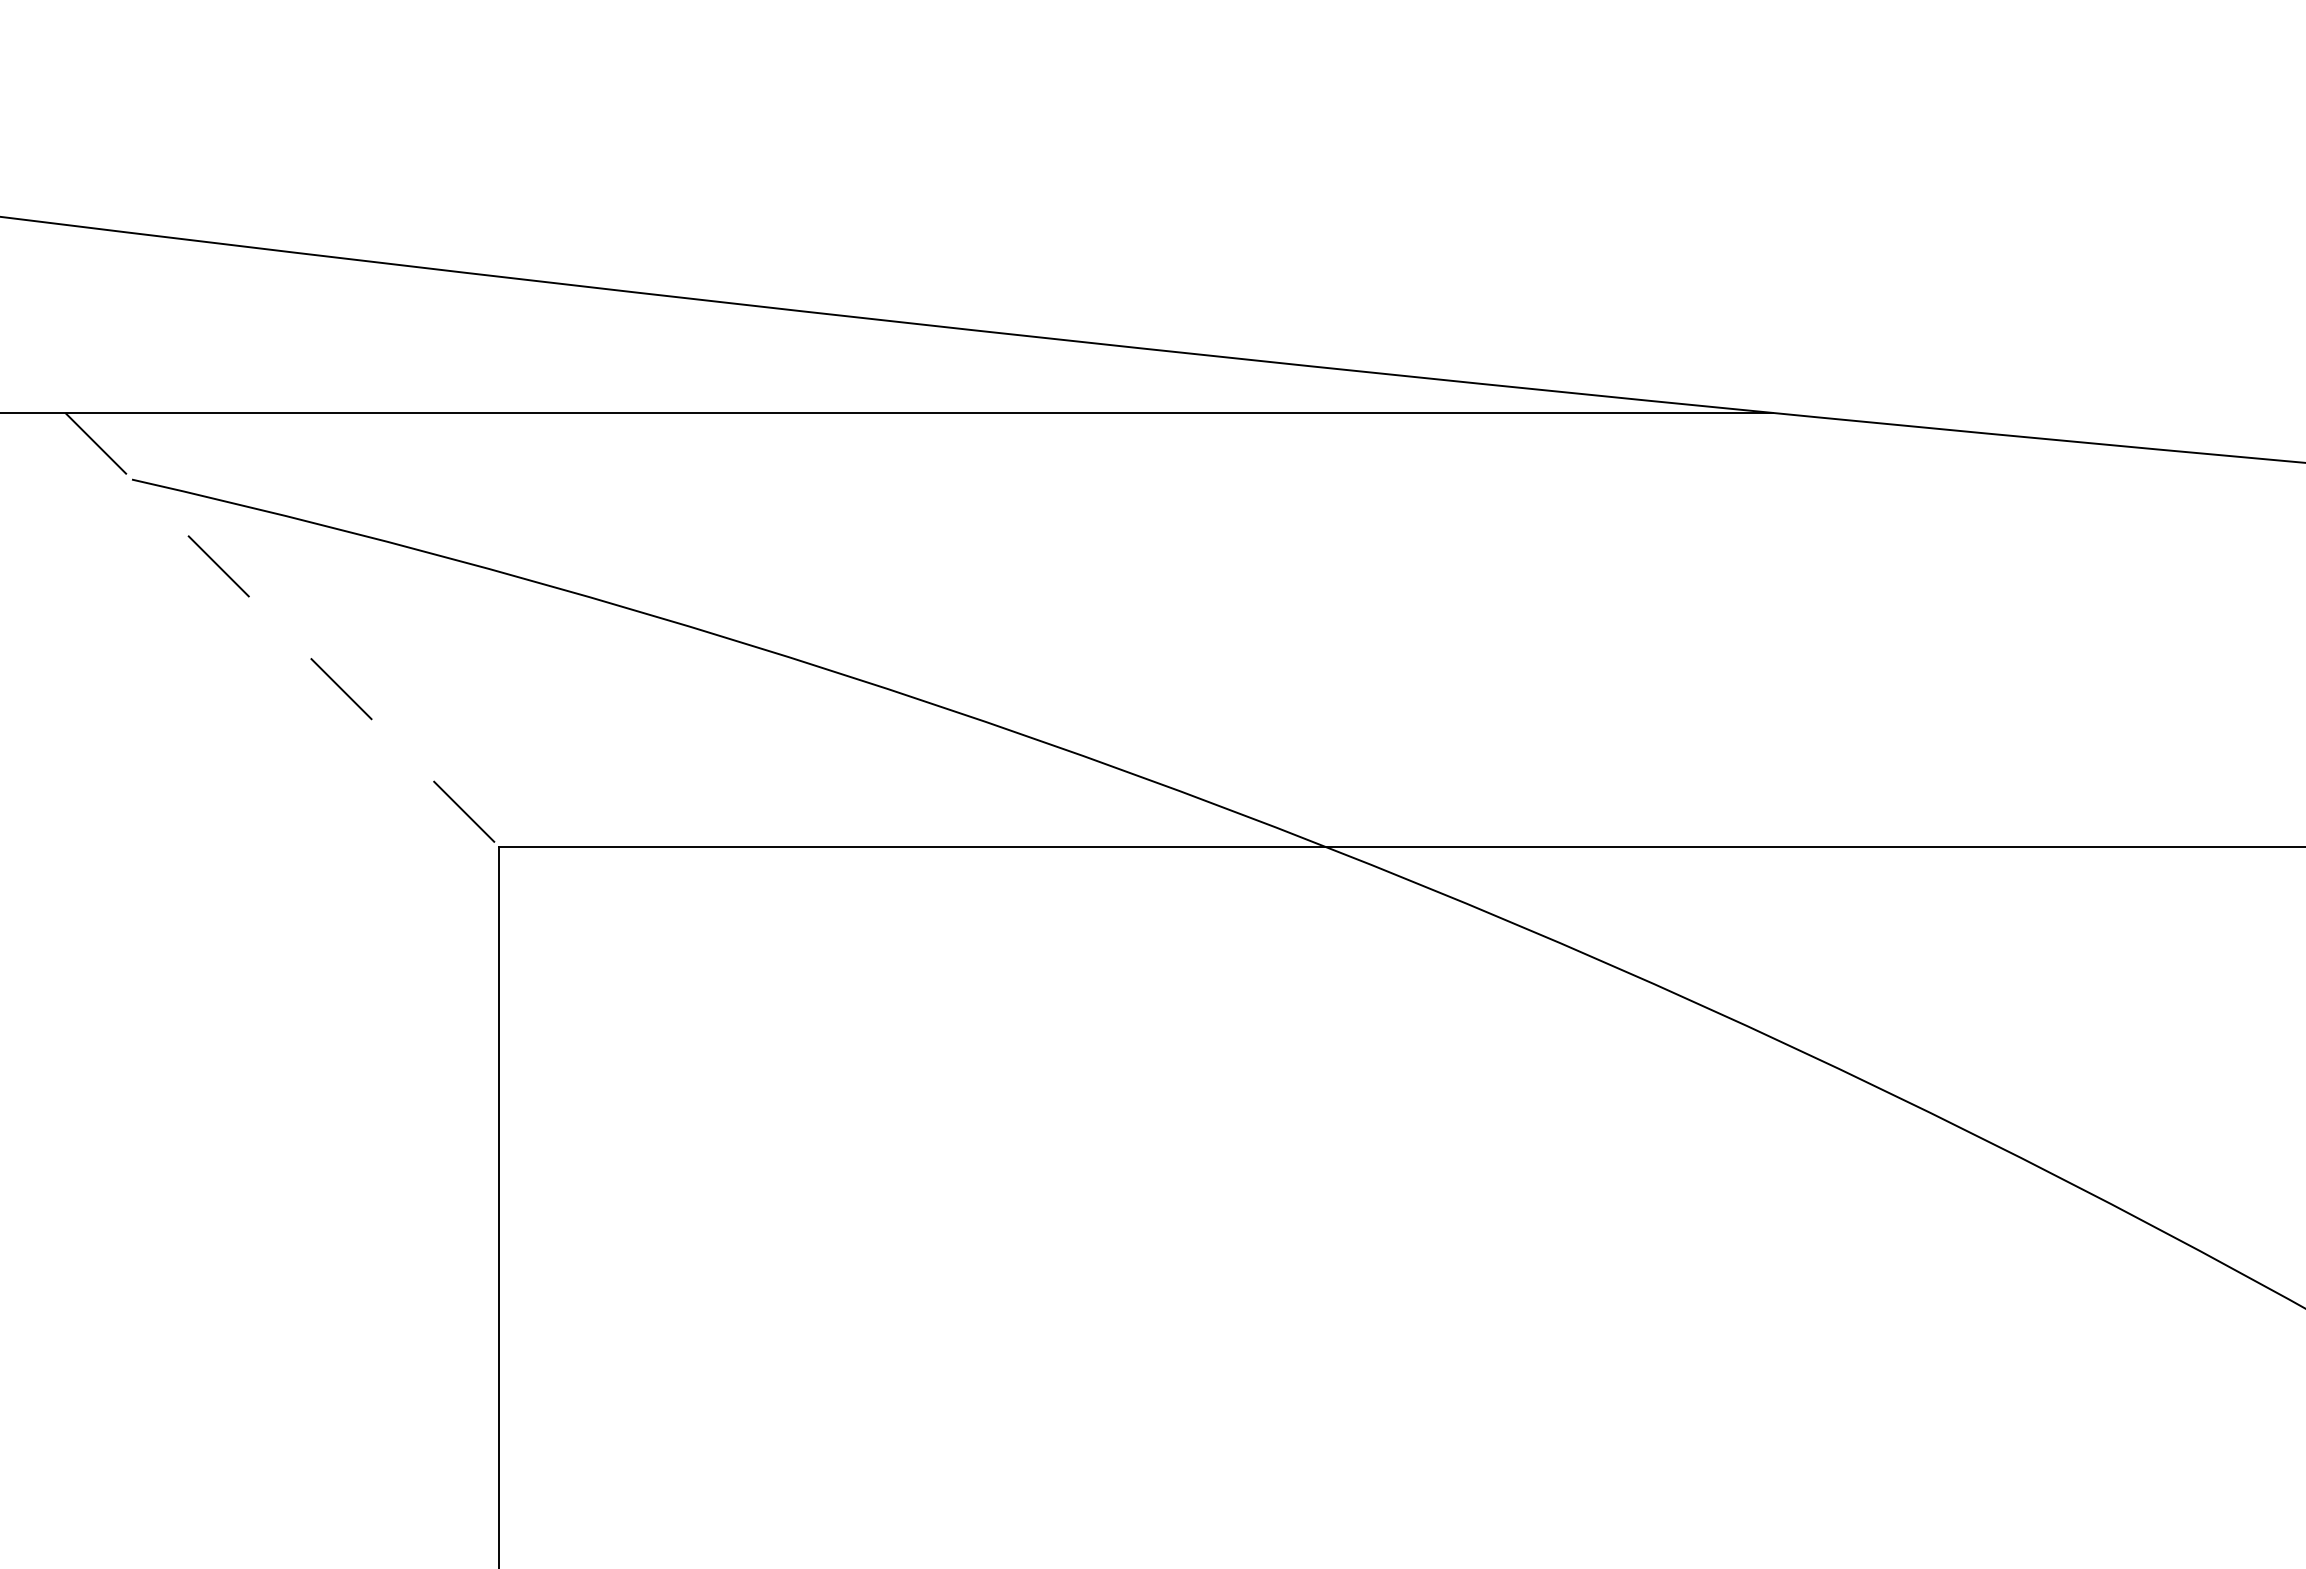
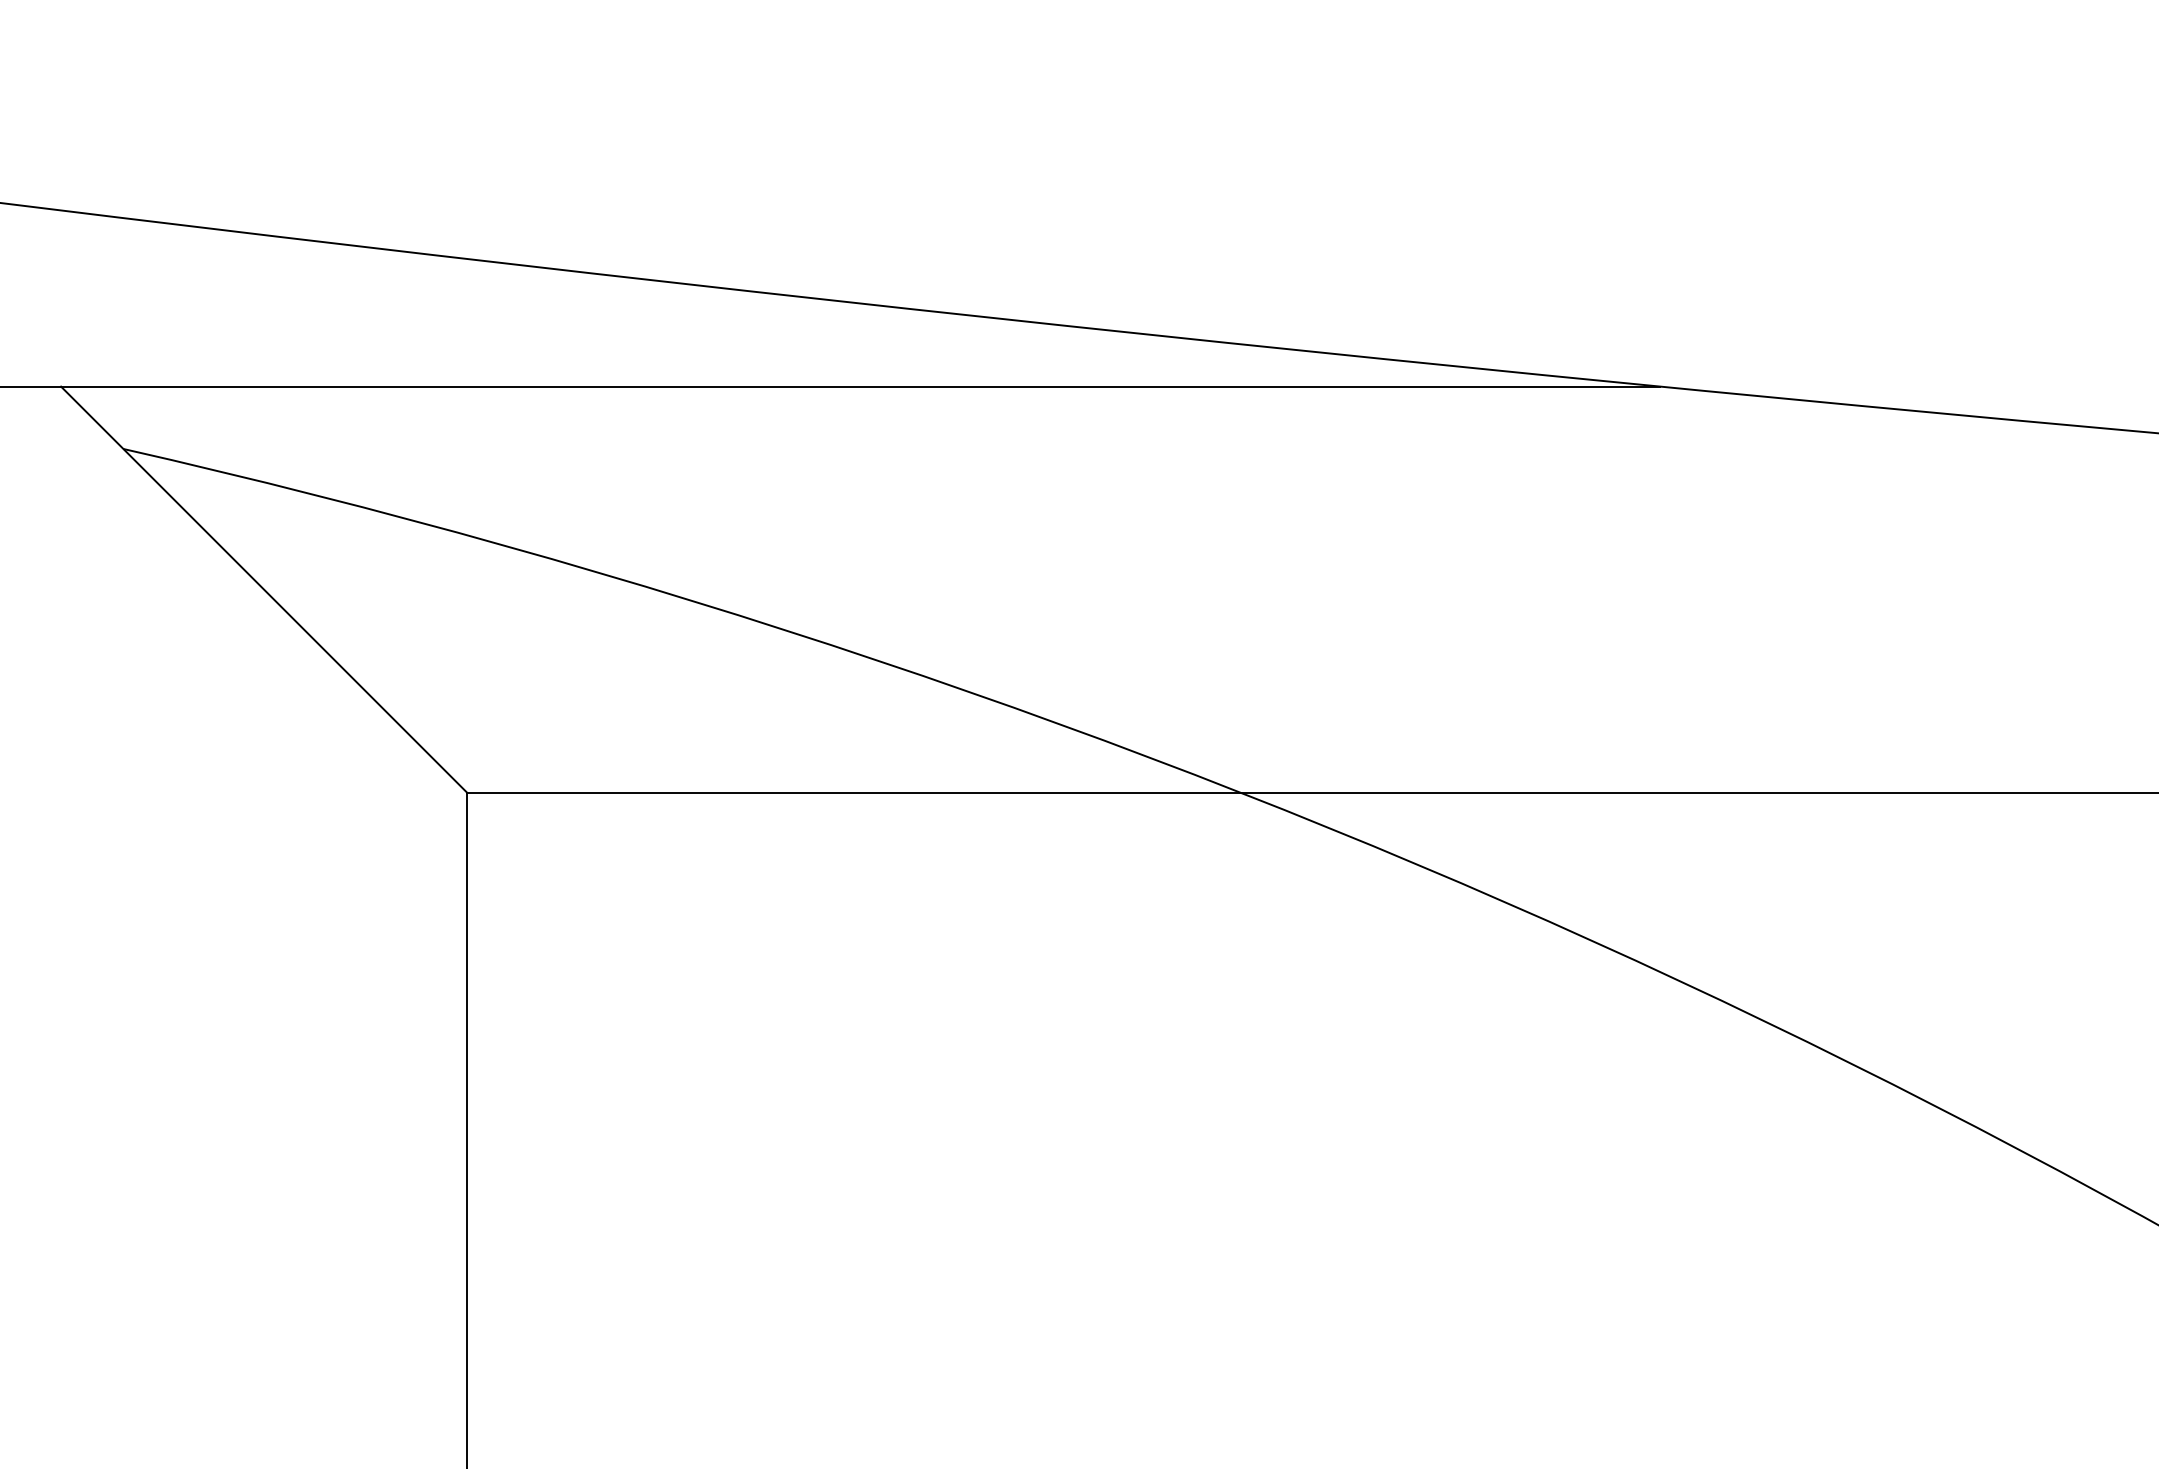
line: (282, 629) -> (264, 589), dashed -> solid

